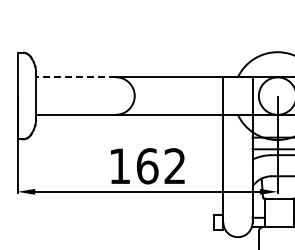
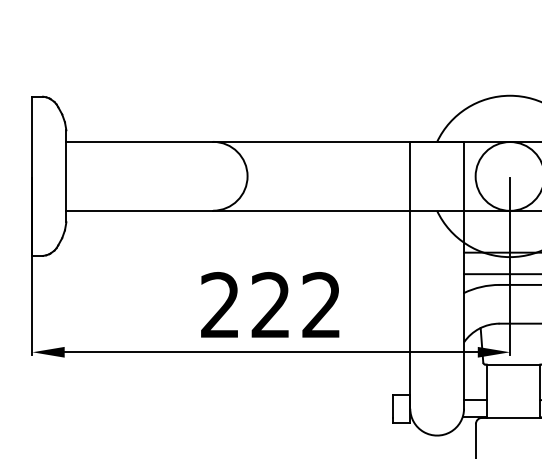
line: (76, 77) -> (140, 142), dashed -> solid
text: (133, 166) -> (245, 305), 162 -> 222

